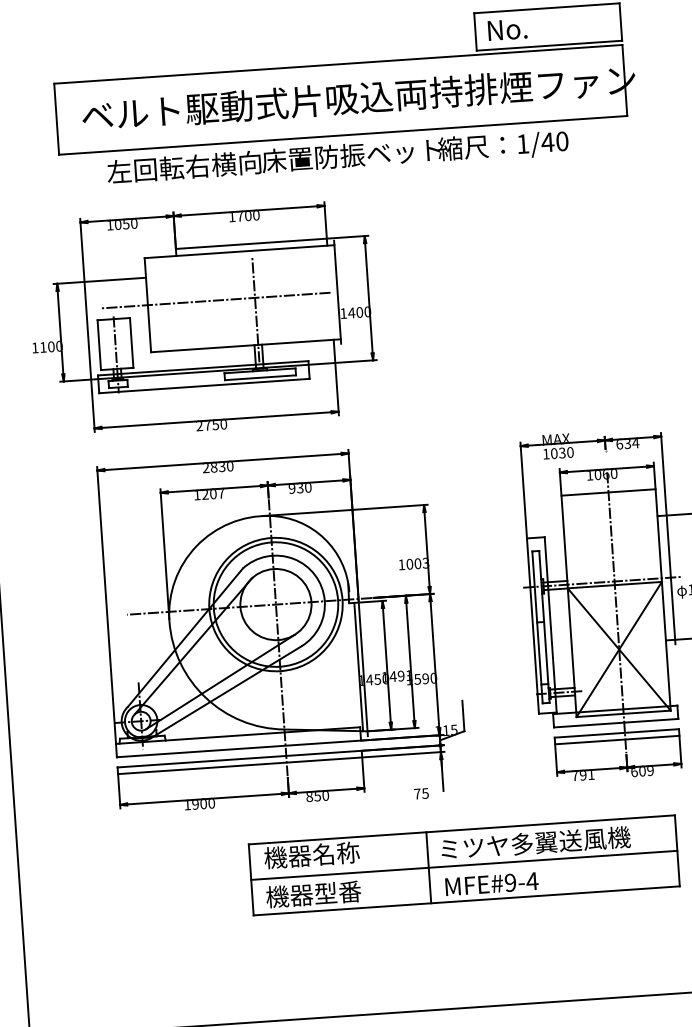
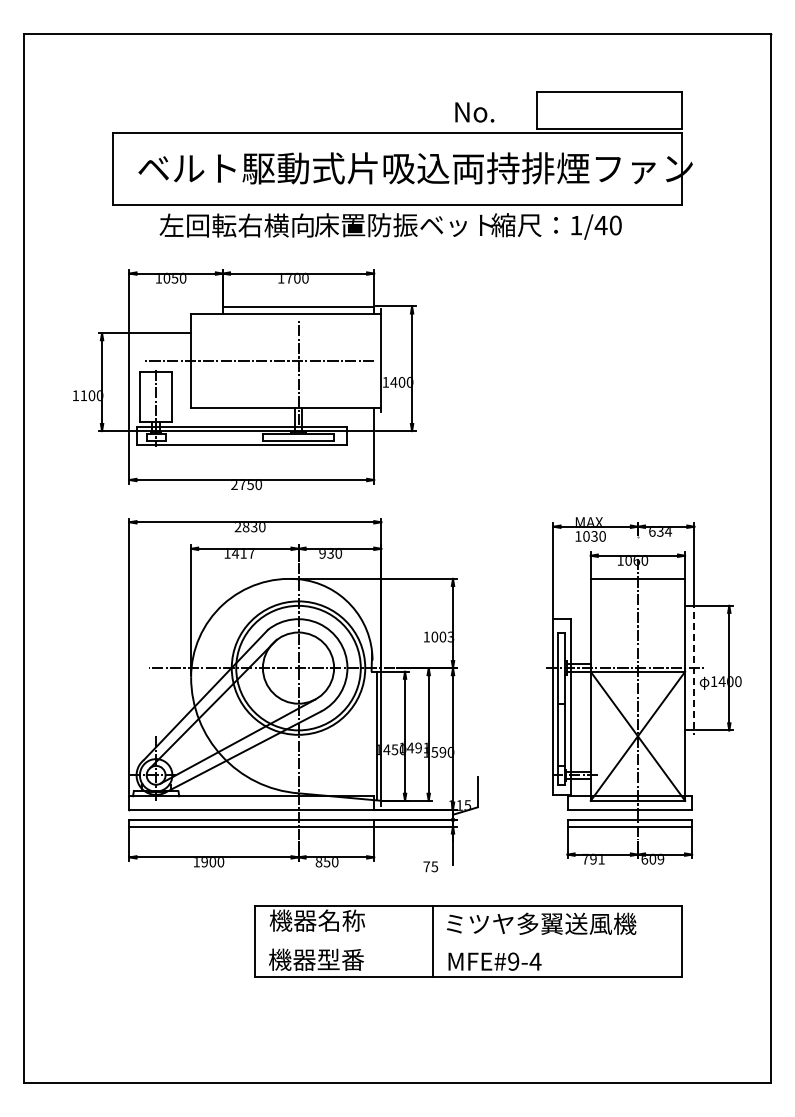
text: (507, 29) -> (474, 112), moved
text: (208, 495) -> (238, 554), 1207 -> 1417
line: (671, 578) -> (694, 668), solid -> dashed
line: (464, 865) -> (468, 941), removed

